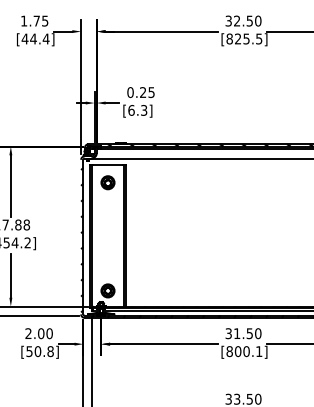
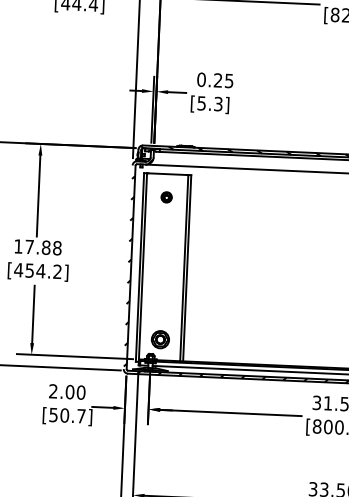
text: (131, 110) -> (201, 103), [6.3] -> [5.3]
part: (107, 182) -> (166, 196), size x0.6
text: (50, 351) -> (81, 416), [50.8] -> [50.7]

